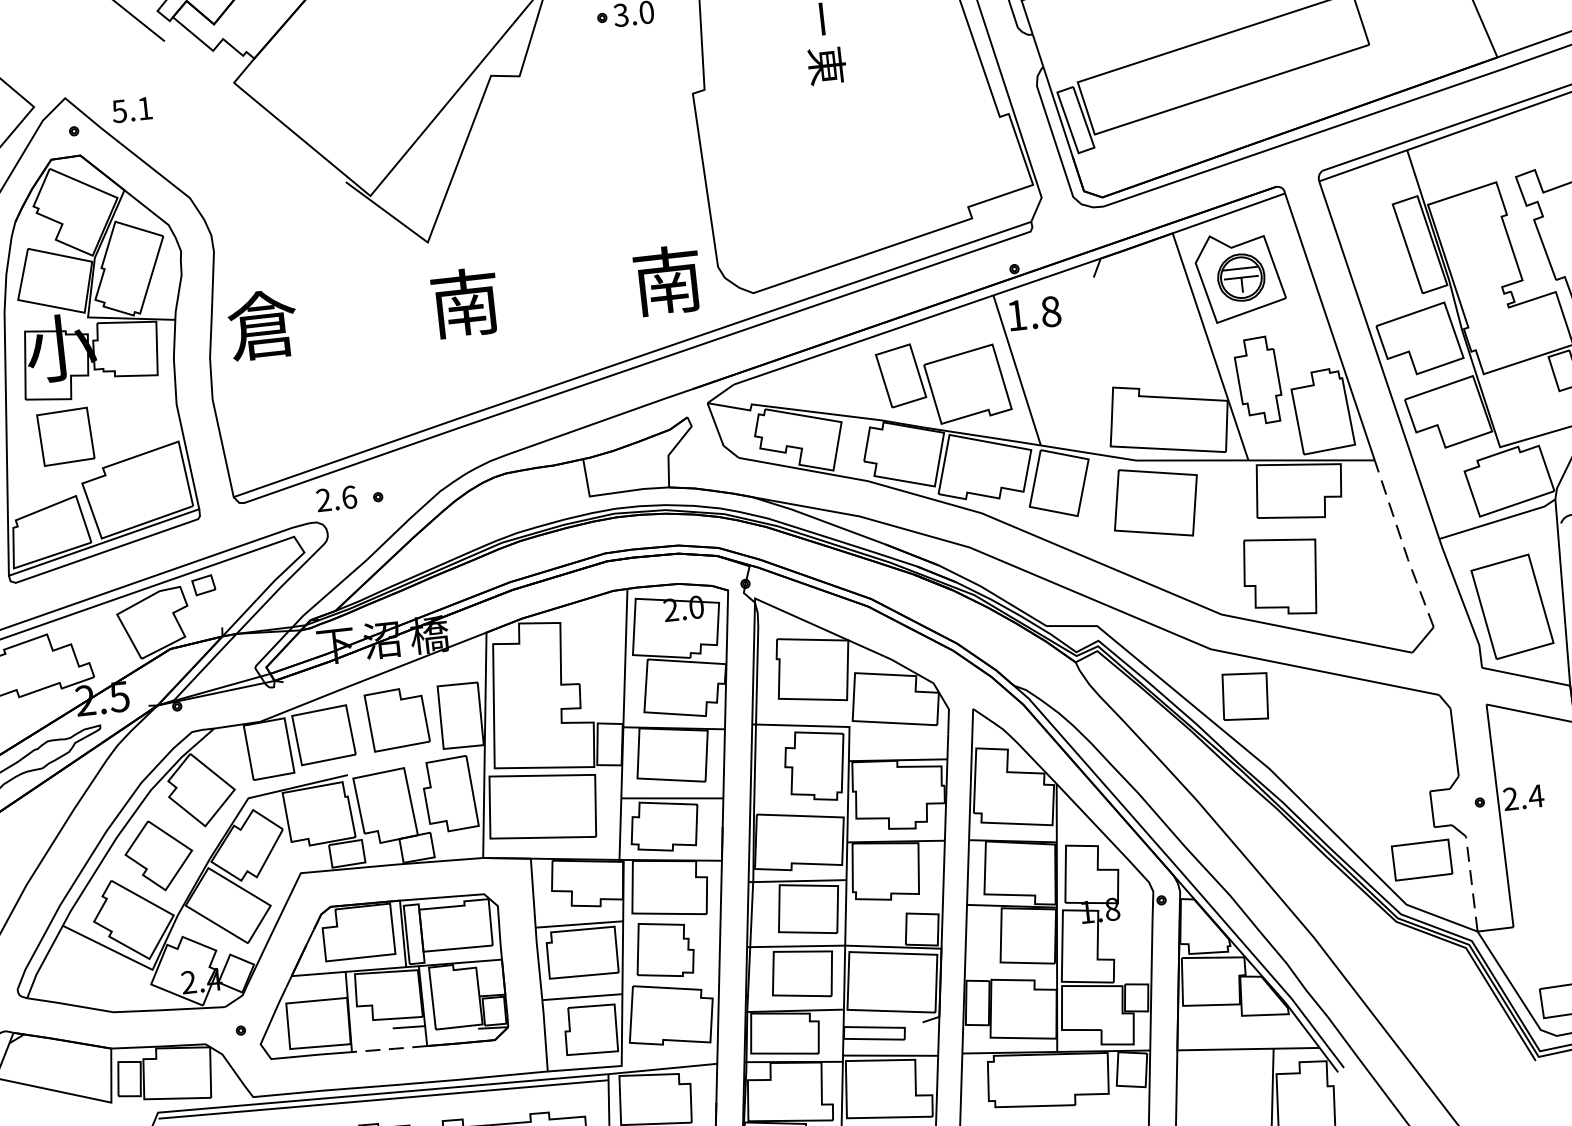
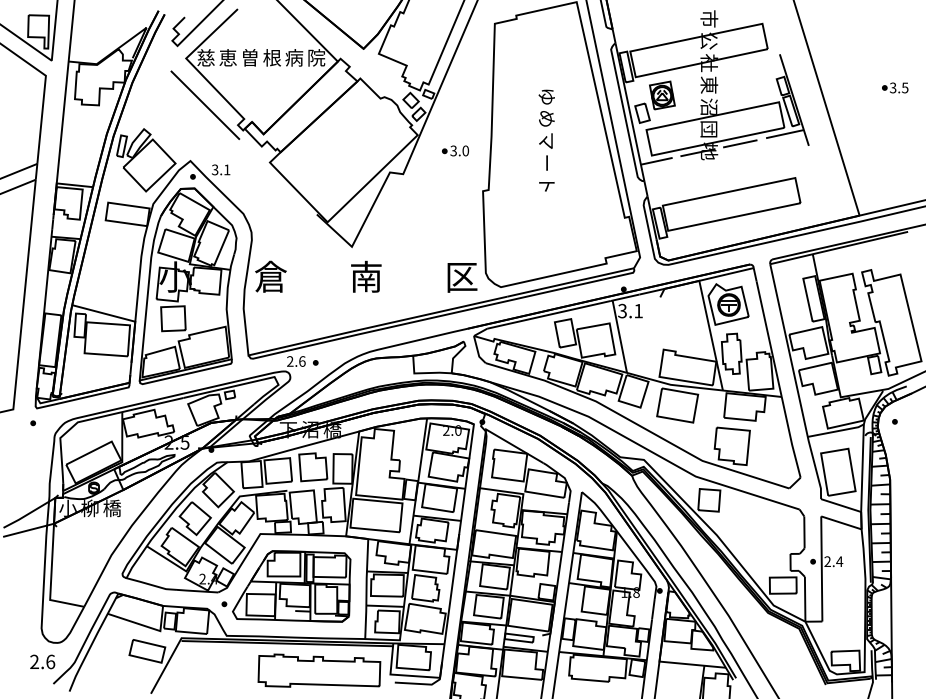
text: (825, 64) -> (546, 184), 東 -> ト
text: (120, 110) -> (215, 169), 5.1 -> 3.1
text: (667, 279) -> (461, 276), 南 -> 区
text: (1033, 312) -> (630, 310), 1.8 -> 3.1
line: (1402, 544) -> (790, 437), dashed -> solid
line: (1472, 882) -> (805, 598), dashed -> solid
line: (391, 1048) -> (293, 620), dashed -> solid

